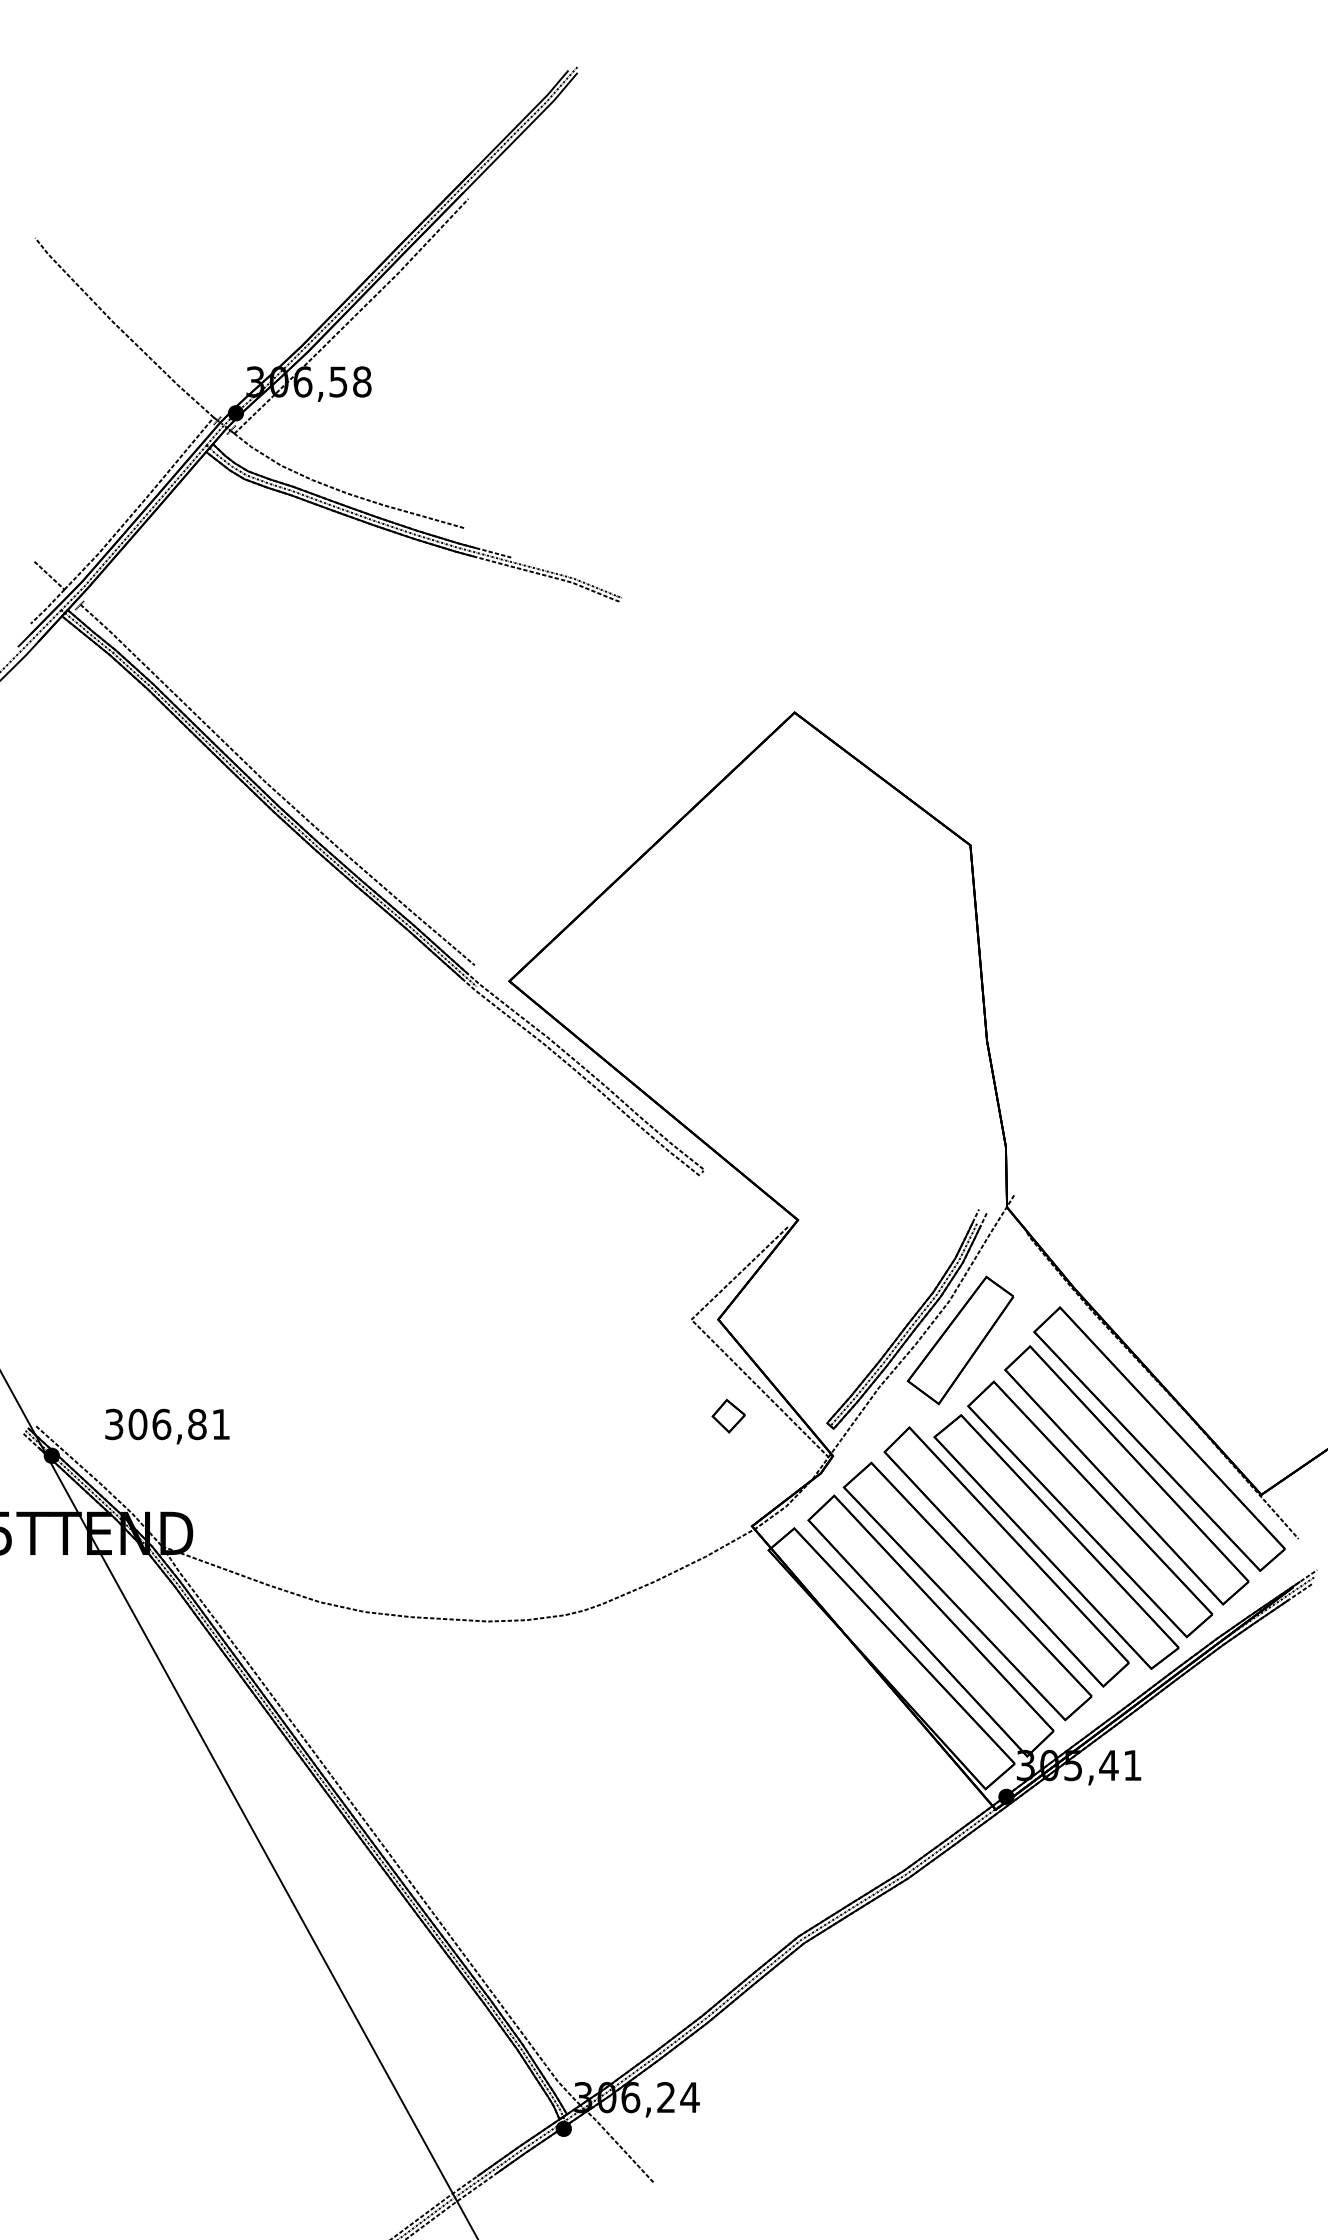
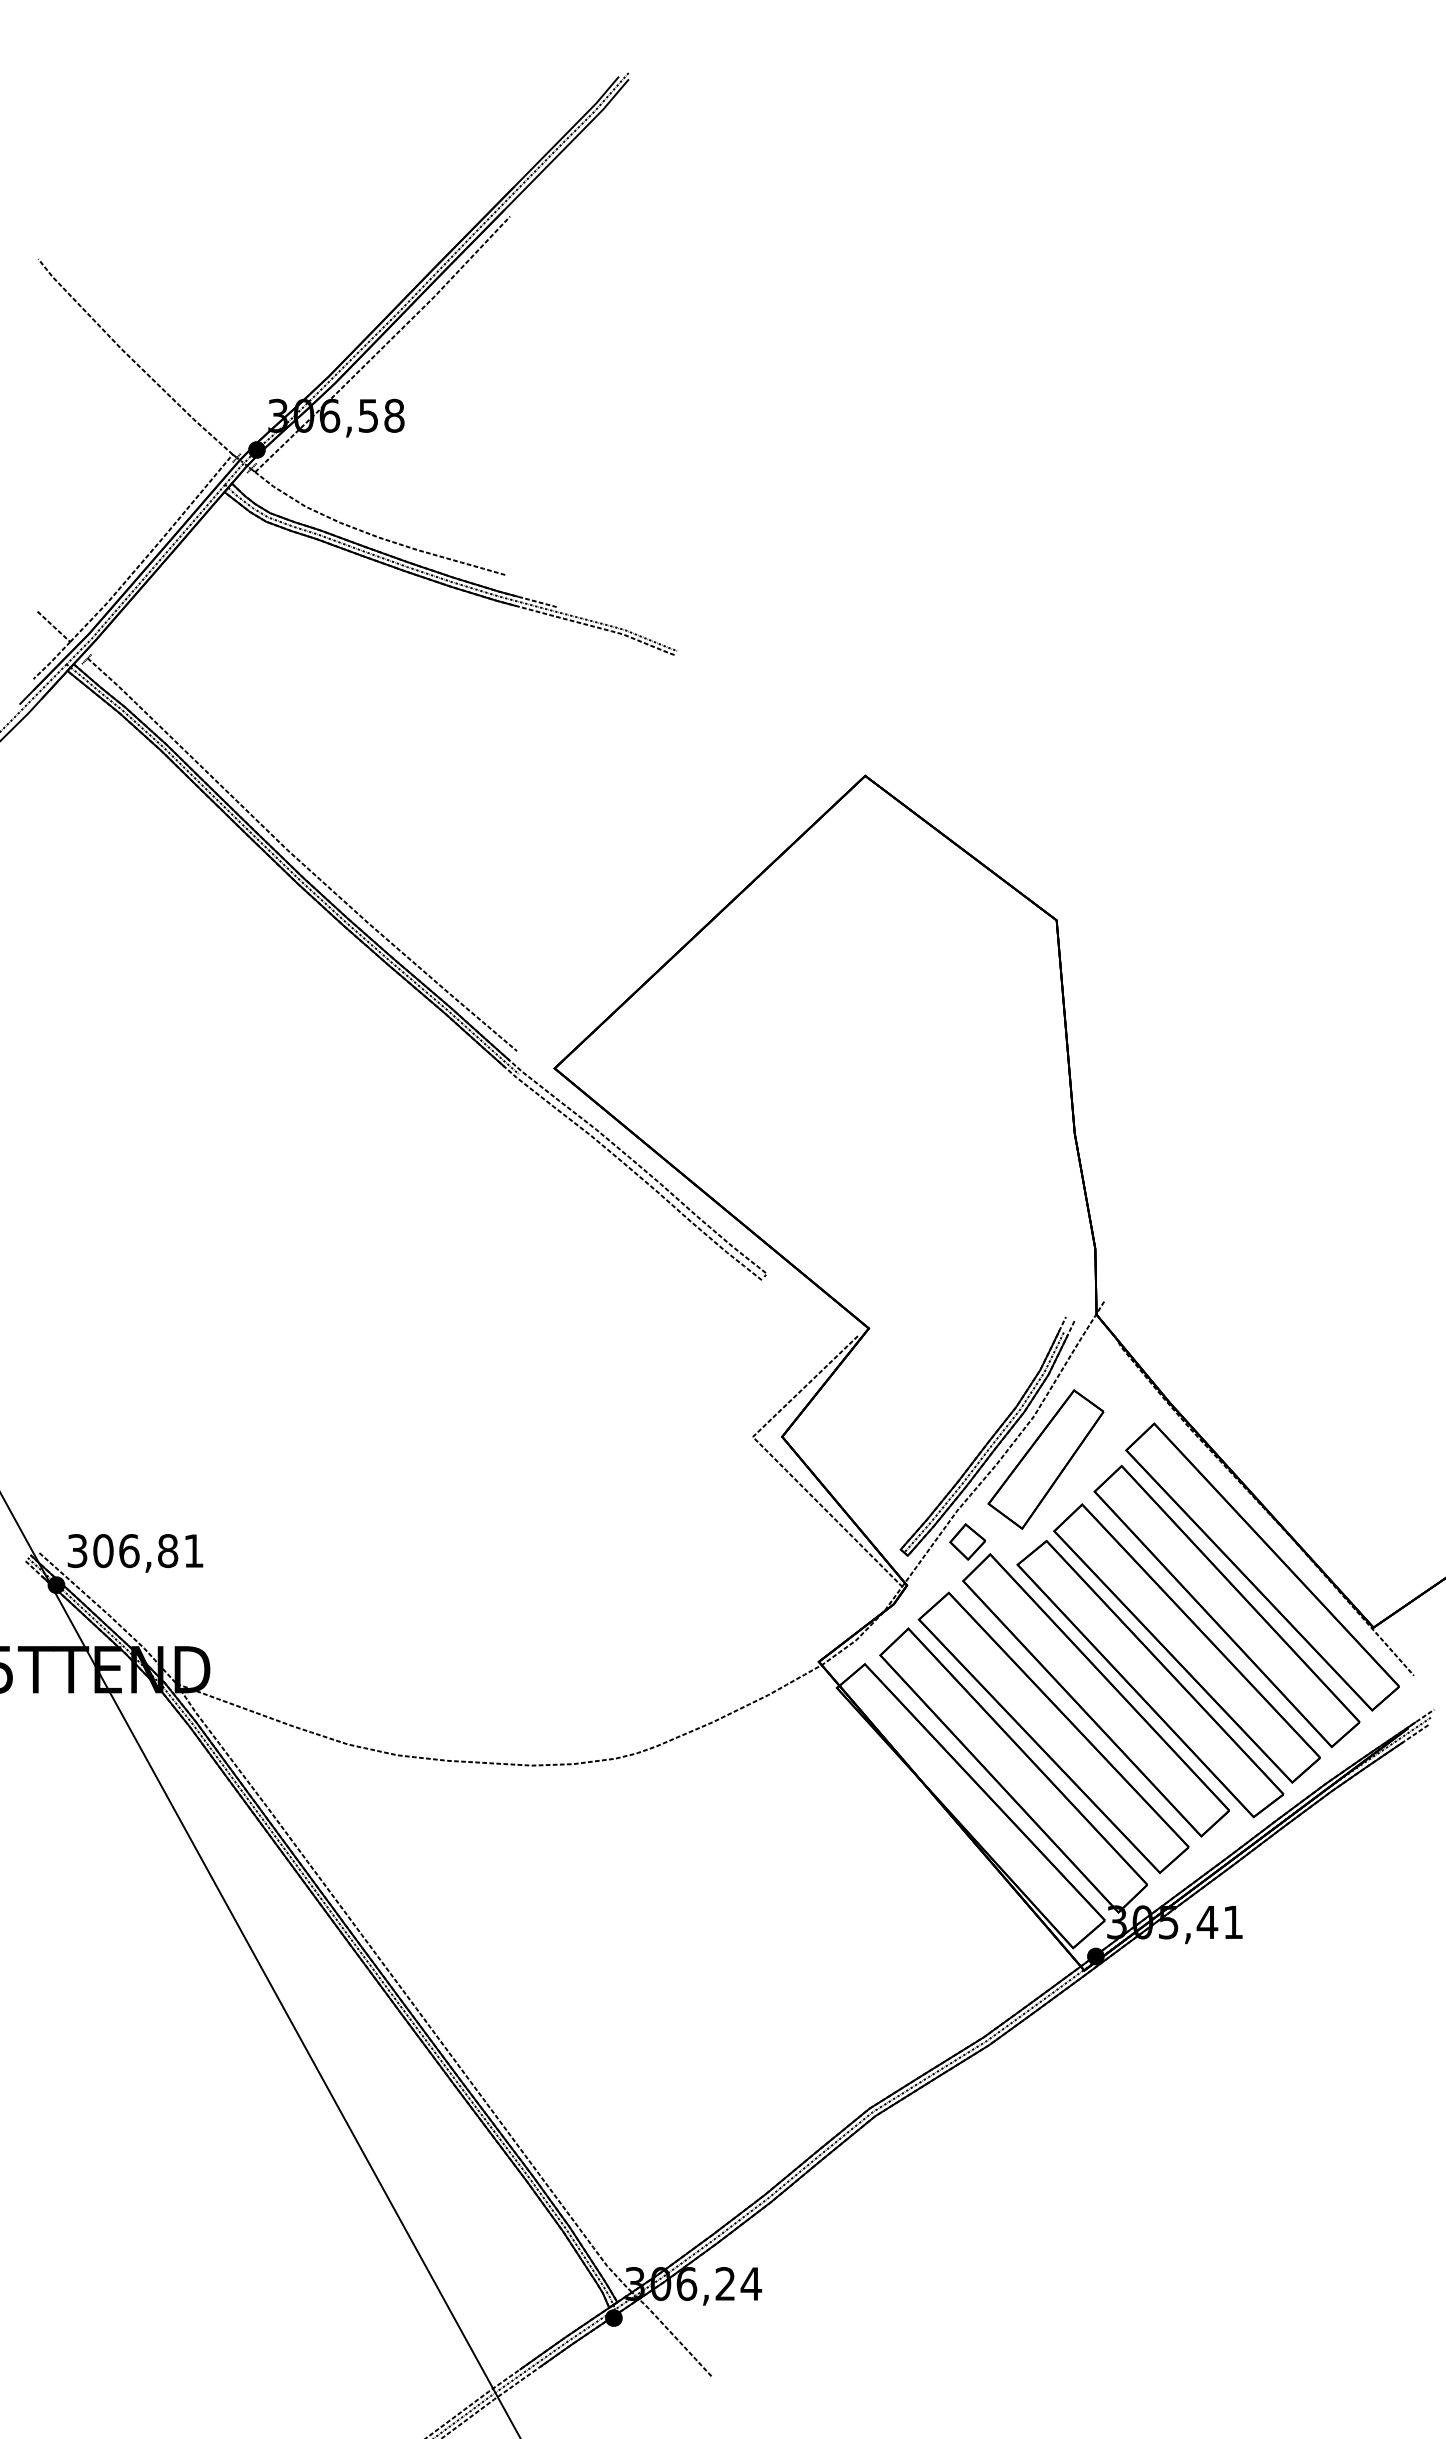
part: (728, 1415) -> (967, 1541), moved
text: (167, 1426) -> (135, 1553), moved

